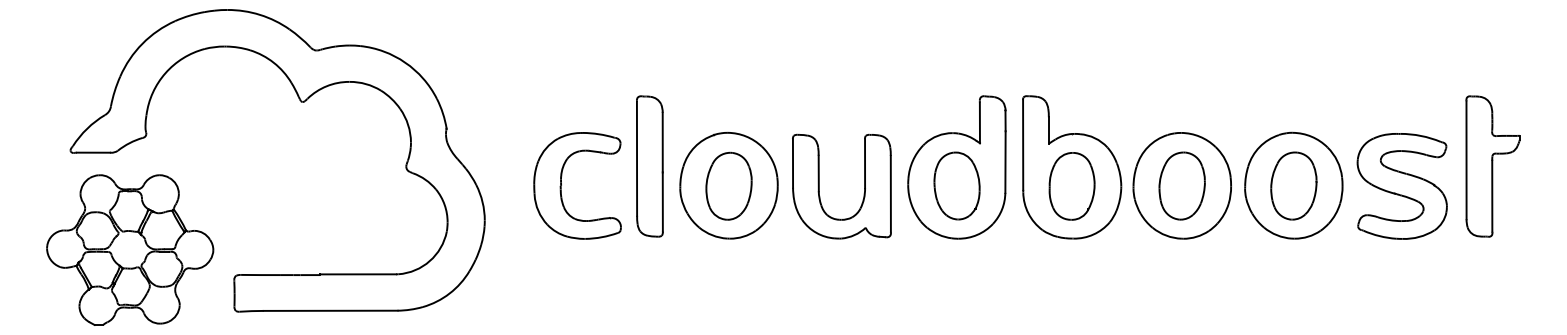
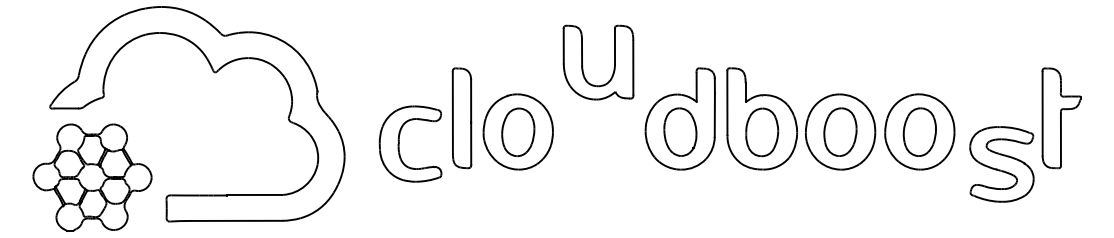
part: (561, 185) -> (399, 143), moved
part: (1401, 186) -> (1001, 164), moved
part: (820, 192) -> (583, 66), moved

